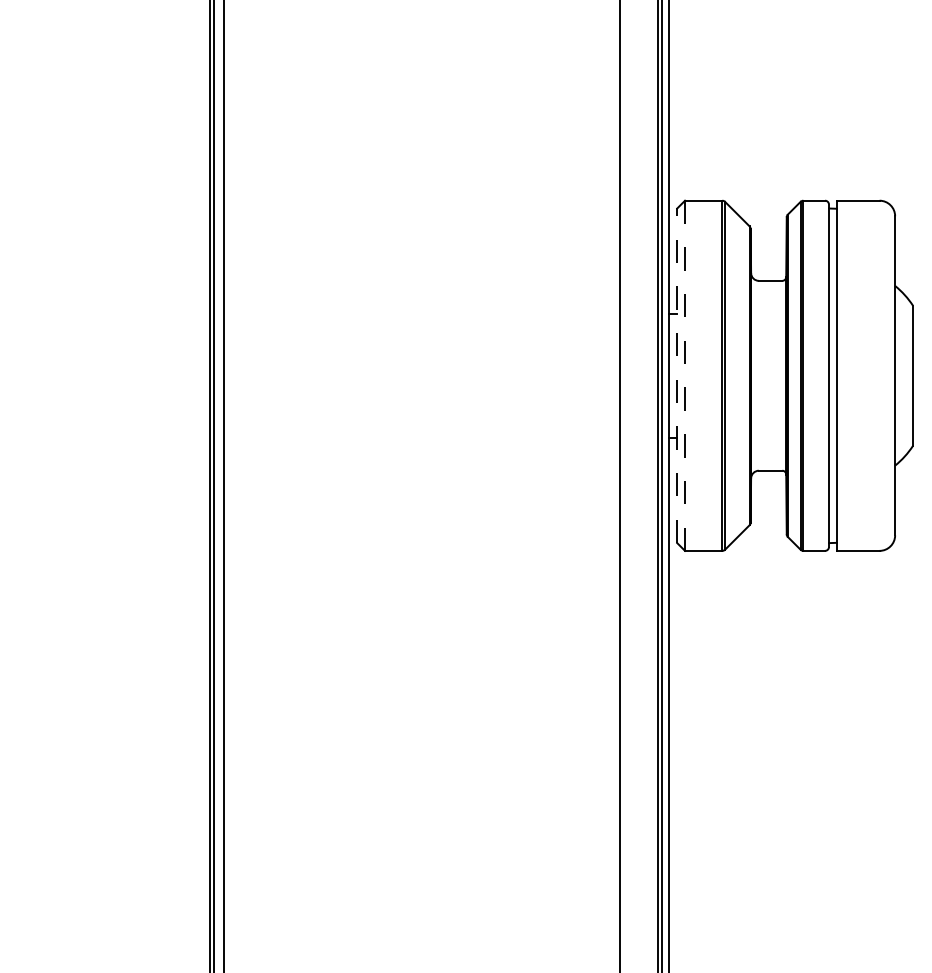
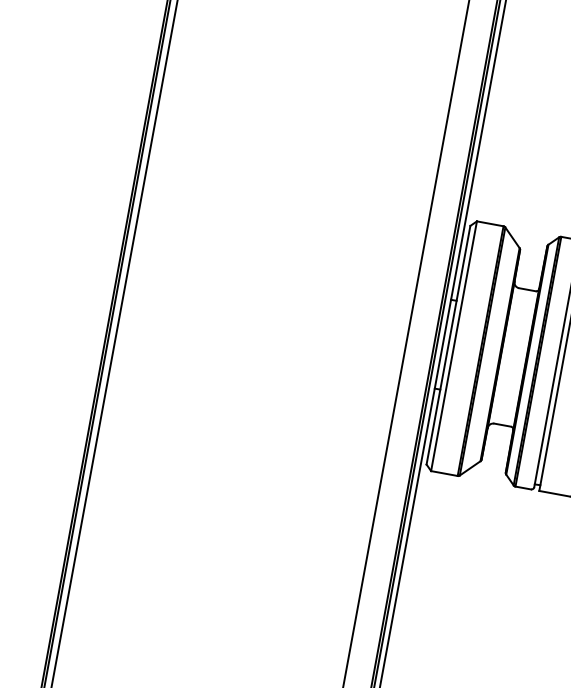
line: (677, 375) -> (448, 345), dashed -> solid
line: (685, 375) -> (454, 346), dashed -> solid

